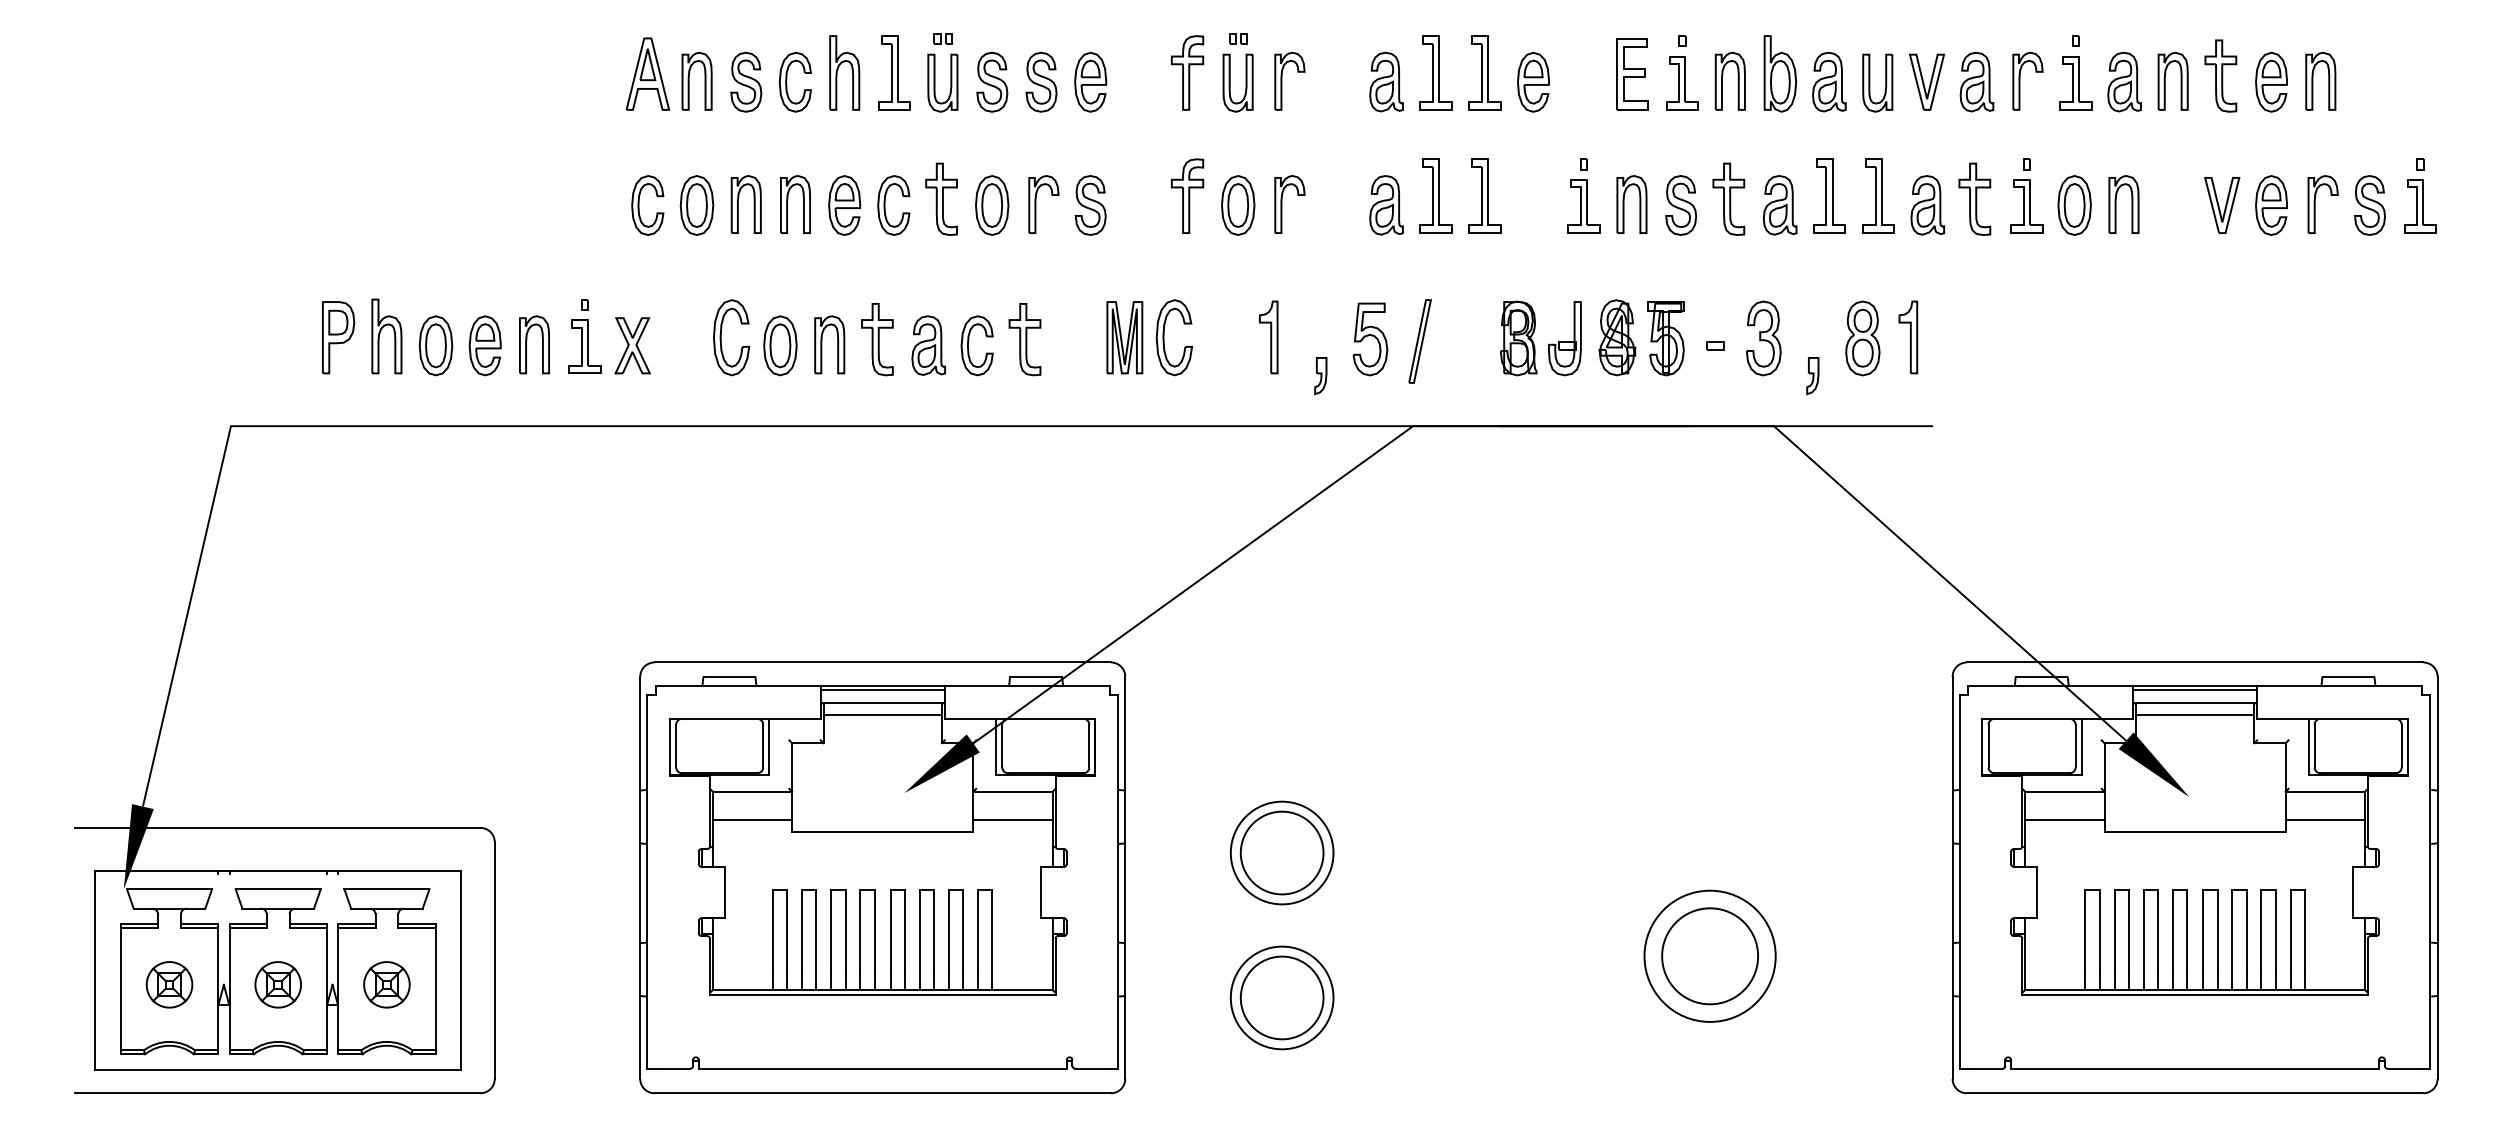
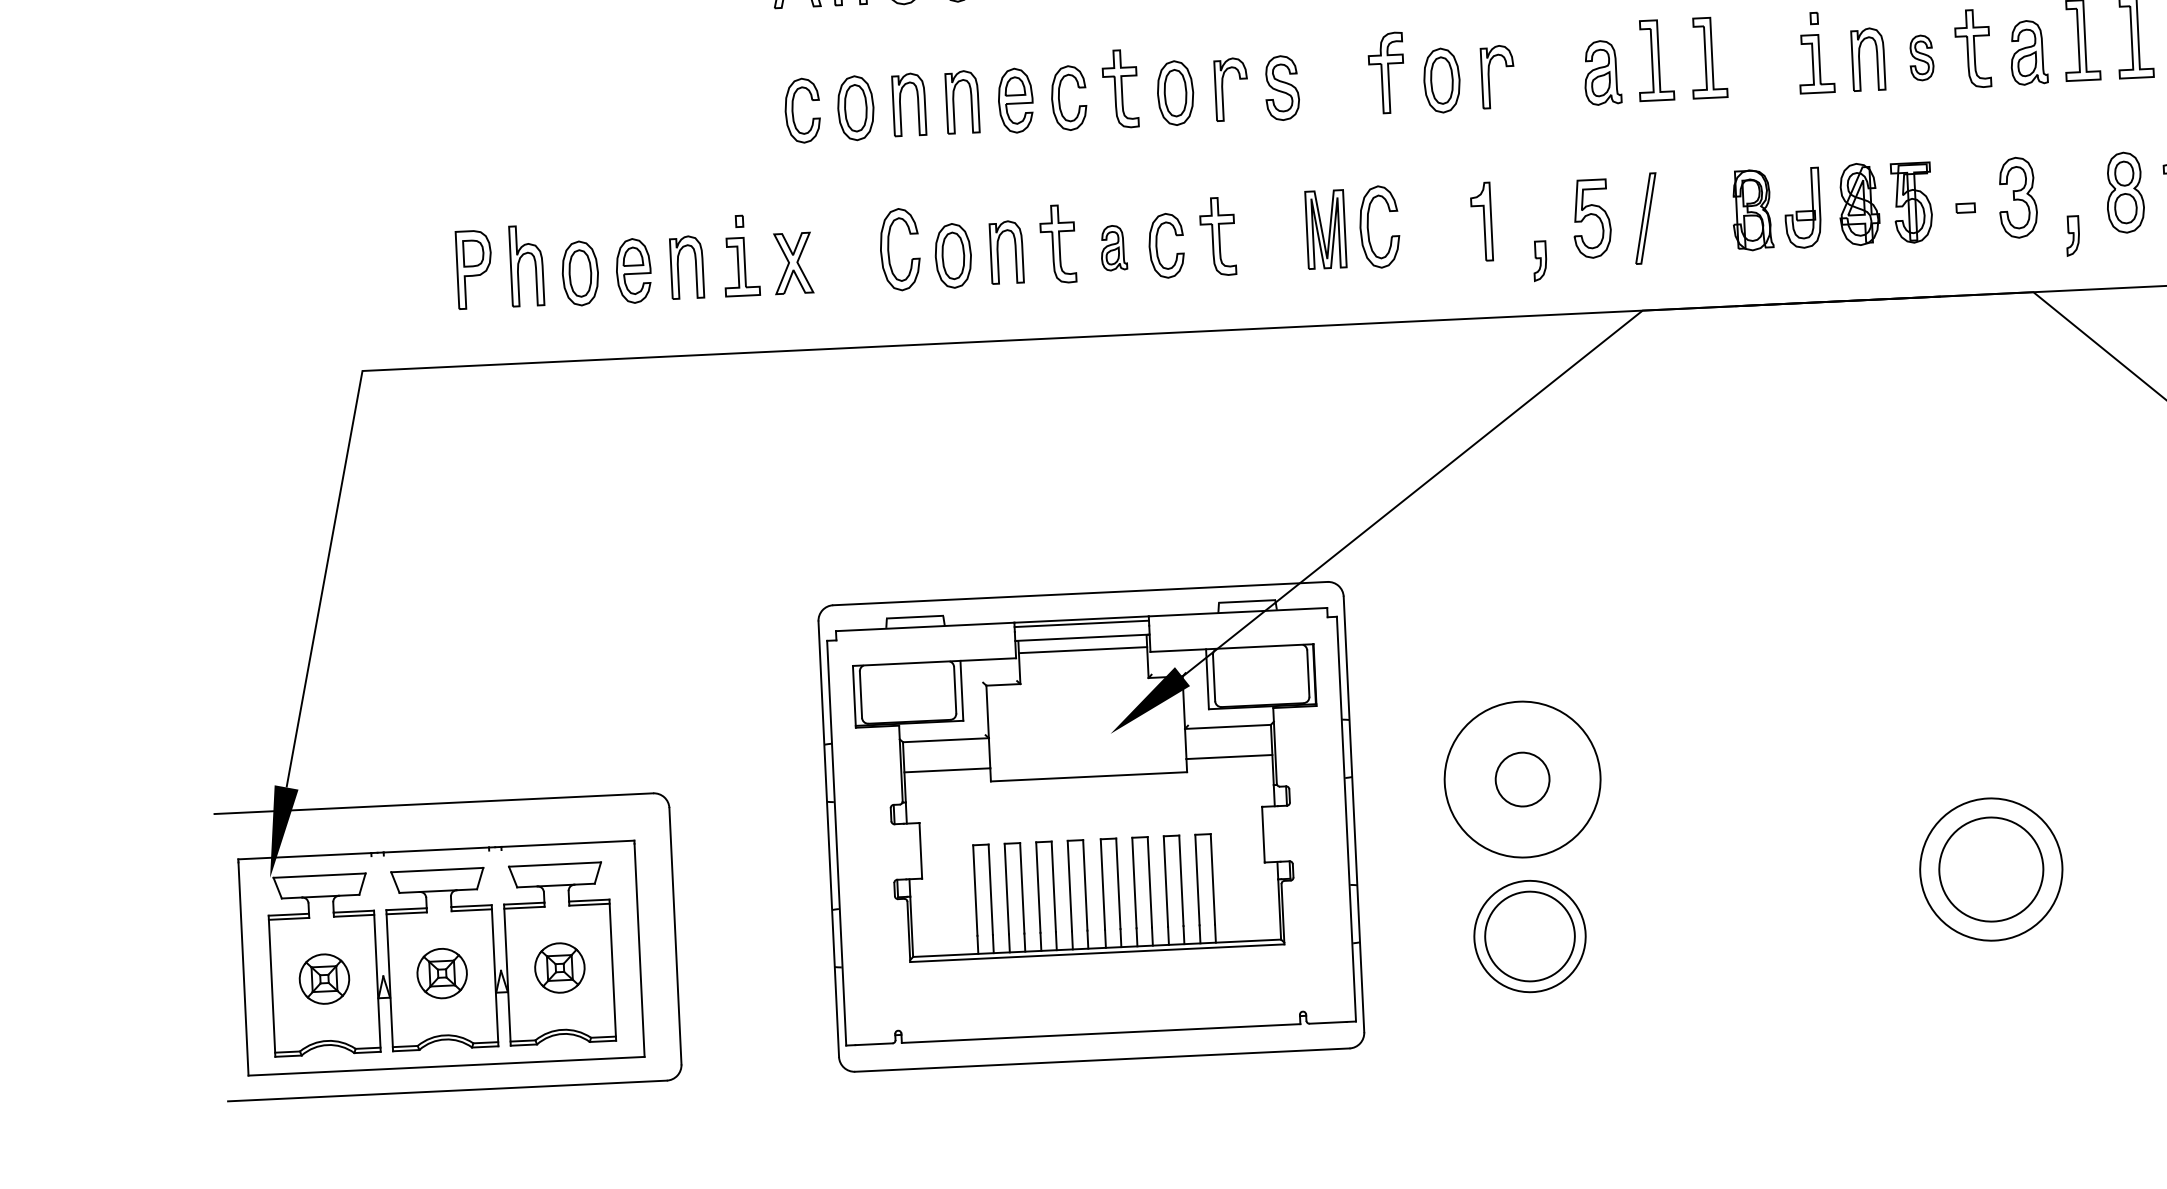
part: (1681, 205) -> (1921, 57), size x0.7
part: (928, 345) -> (1113, 248), size x0.7
circle: (1281, 852) -> (1521, 779), size x0.6
circle: (1281, 852) -> (1521, 779), size x1.4

